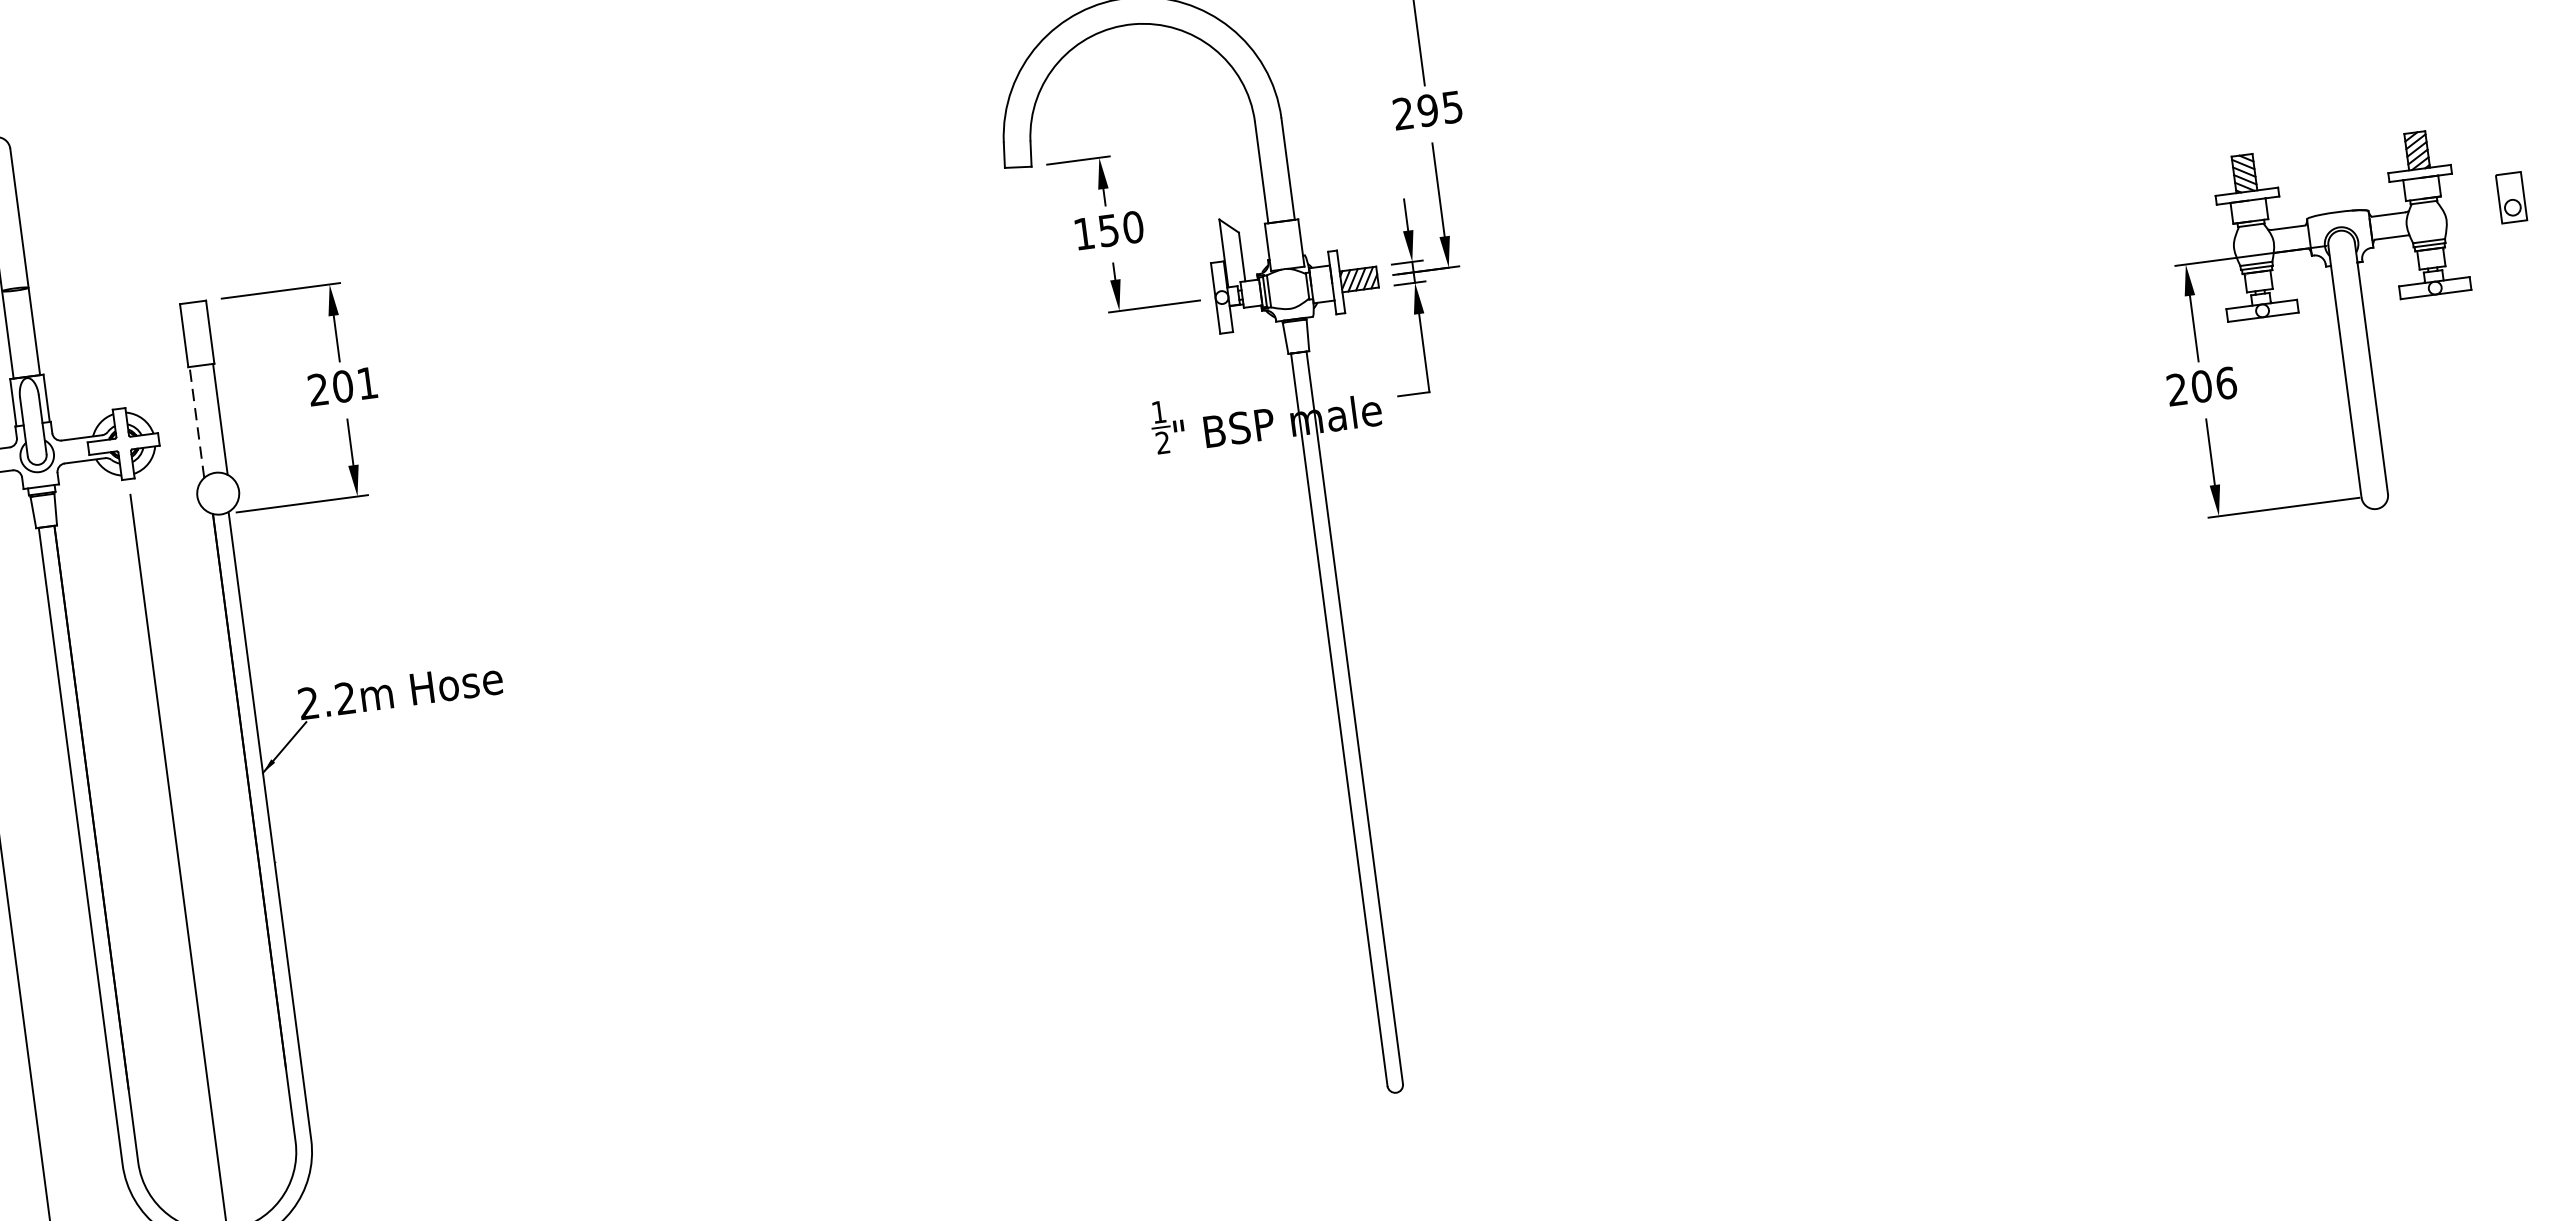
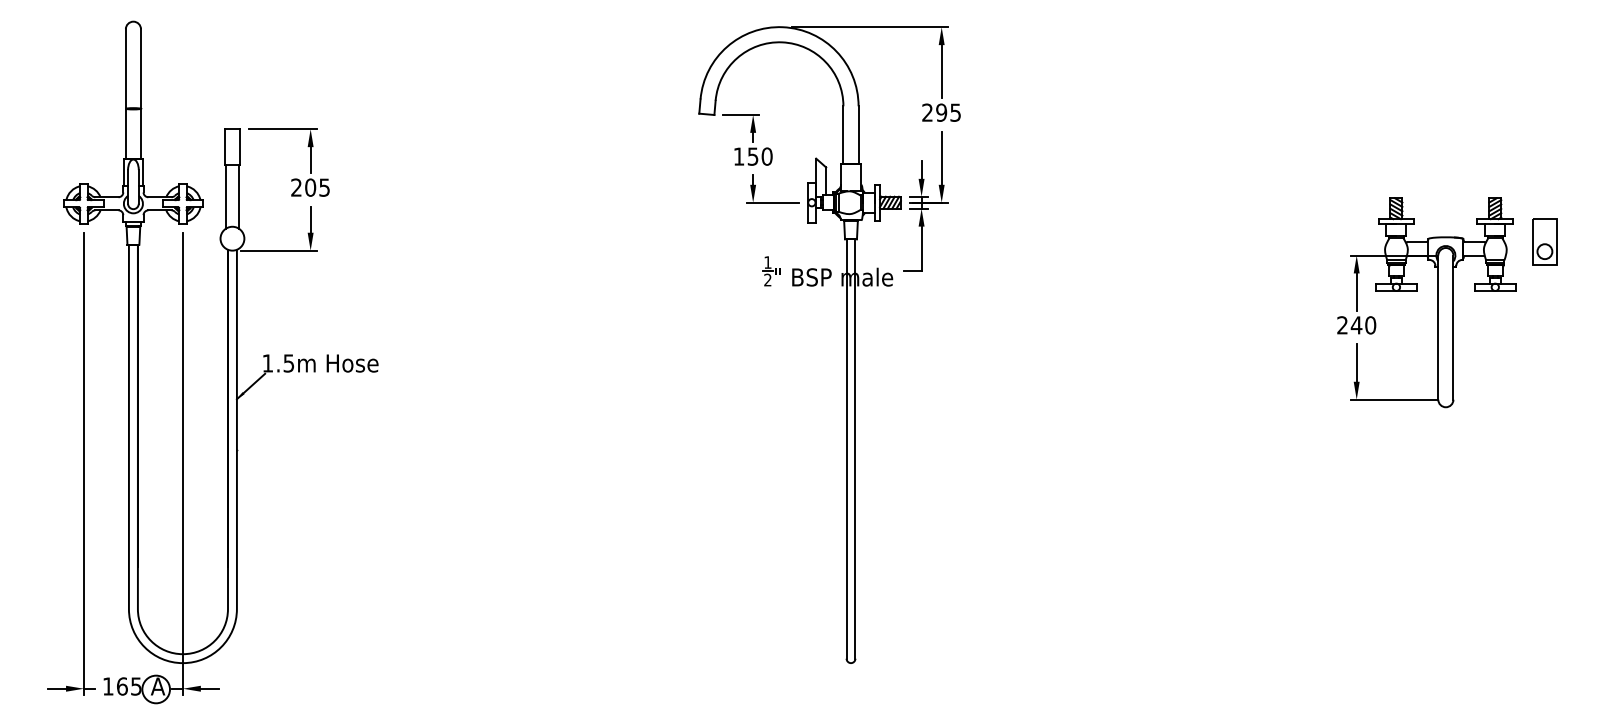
part: (2510, 196) -> (1544, 241), size x1.67
text: (367, 383) -> (324, 187), 201 -> 205
text: (2213, 385) -> (1363, 325), 206 -> 240
line: (196, 423) -> (225, 197), dashed -> solid
text: (327, 701) -> (278, 363), 2.2m -> 1.5m

